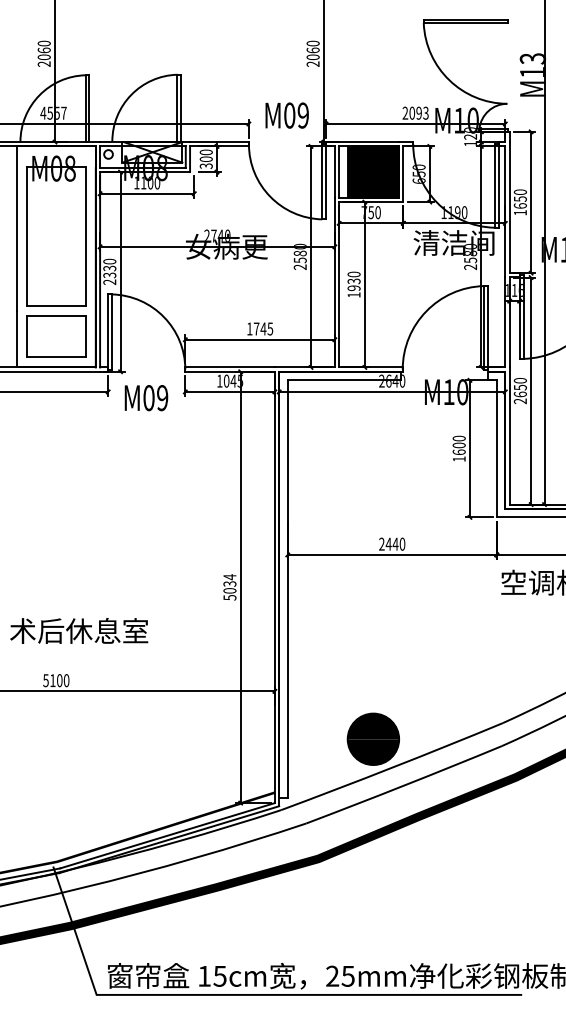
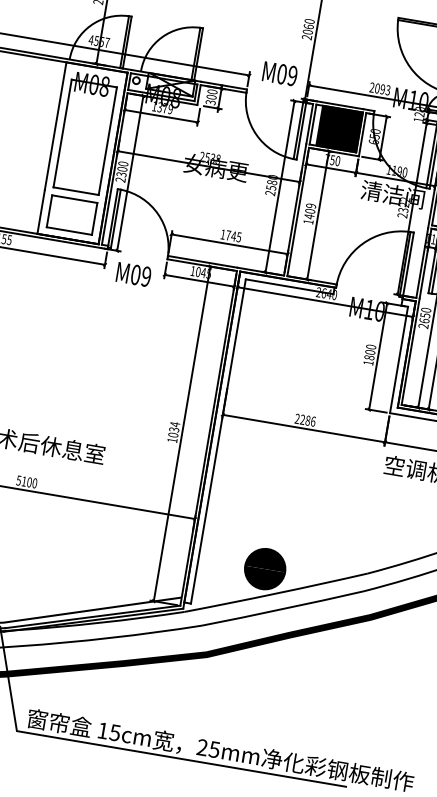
text: (150, 182) -> (165, 107), 1100 -> 1379
text: (220, 235) -> (212, 158), 2740 -> 2538
text: (470, 252) -> (404, 204), 2580 -> 2322
text: (109, 268) -> (122, 169), 2330 -> 2300
text: (353, 281) -> (309, 211), 1930 -> 1409
text: (458, 452) -> (368, 357), 1600 -> 1800
text: (395, 543) -> (307, 420), 2440 -> 2286
text: (229, 597) -> (172, 440), 5034 -> 1034

